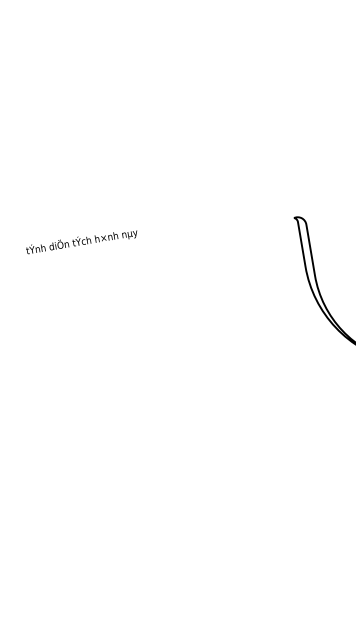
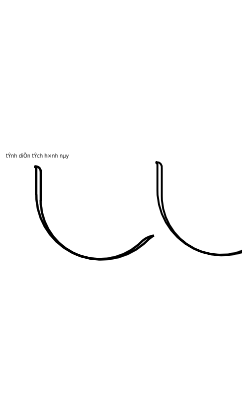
part: (188, 404) -> (80, 254), added

